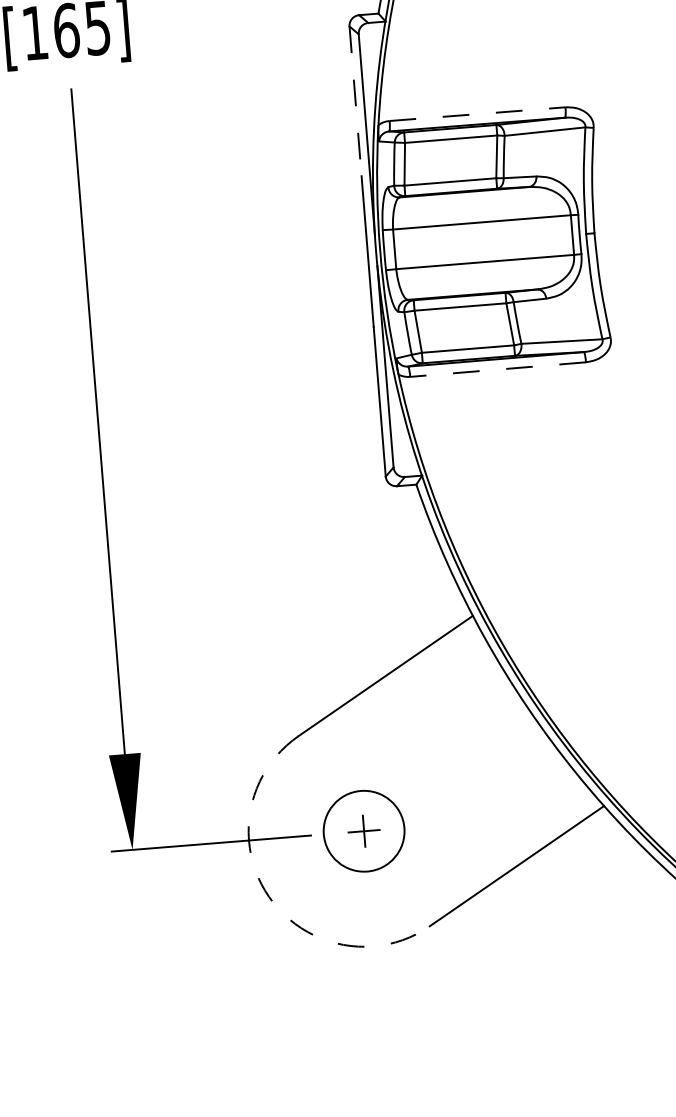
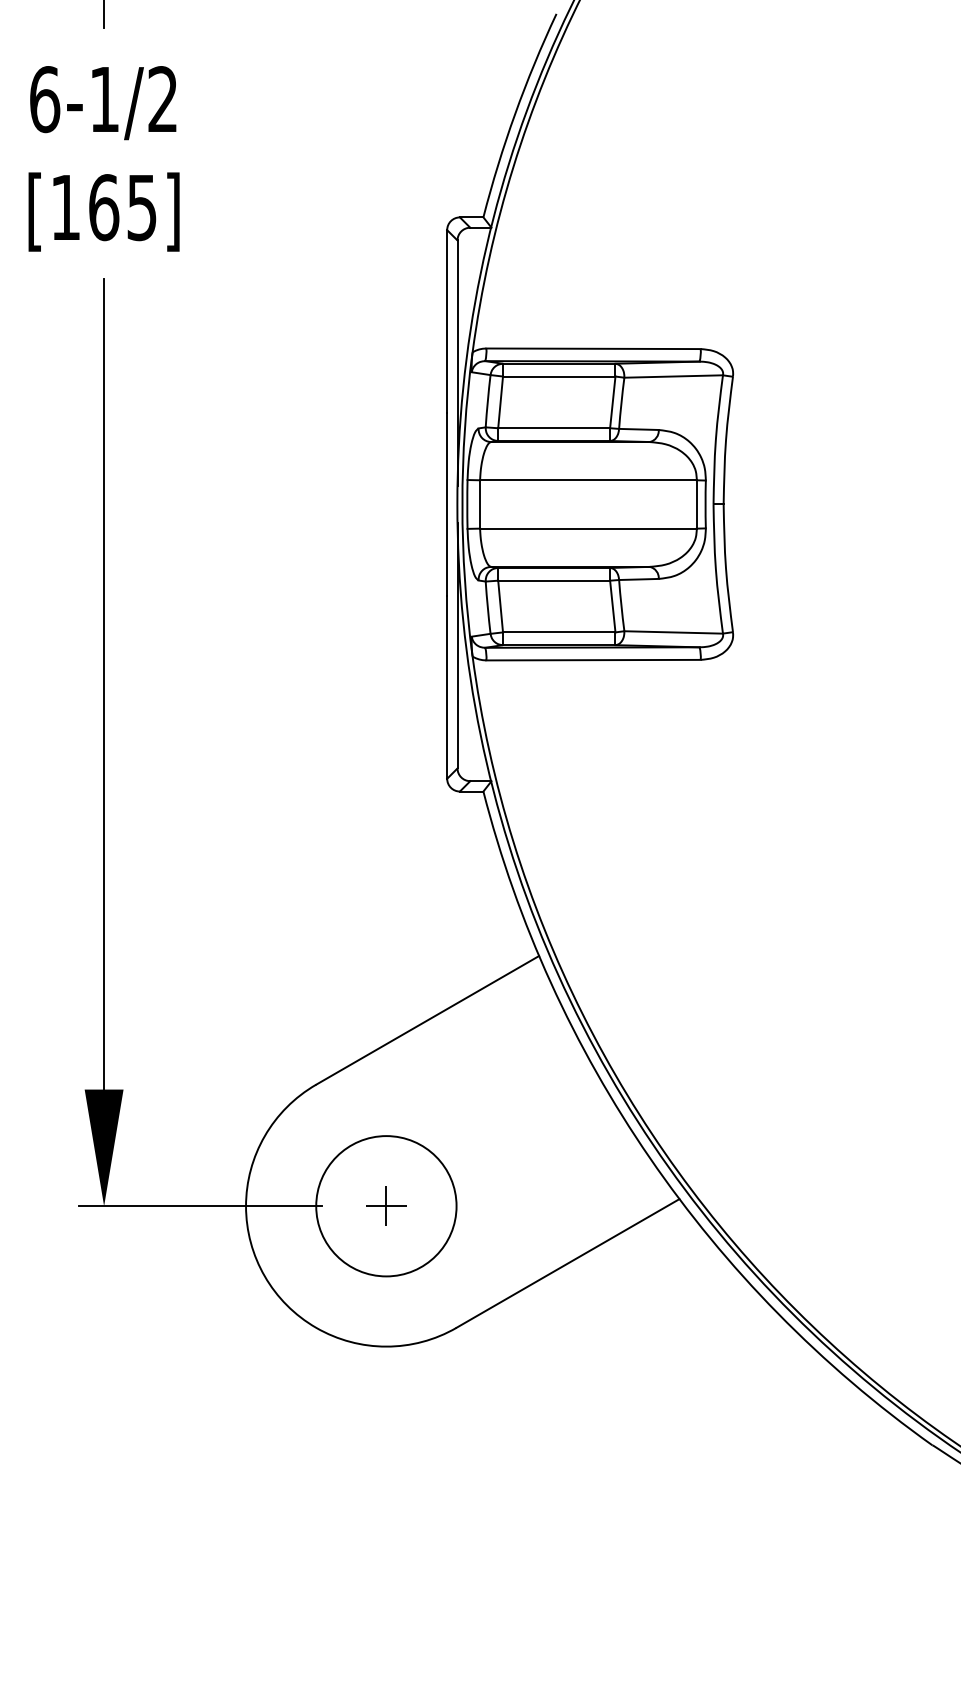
line: (355, 101) -> (447, 321), dashed -> solid
line: (478, 113) -> (594, 348), dashed -> solid
line: (497, 369) -> (593, 660), dashed -> solid
circle: (364, 831) -> (386, 1206), size x1.43
arc: (268, 896) -> (264, 1276), dashed -> solid

